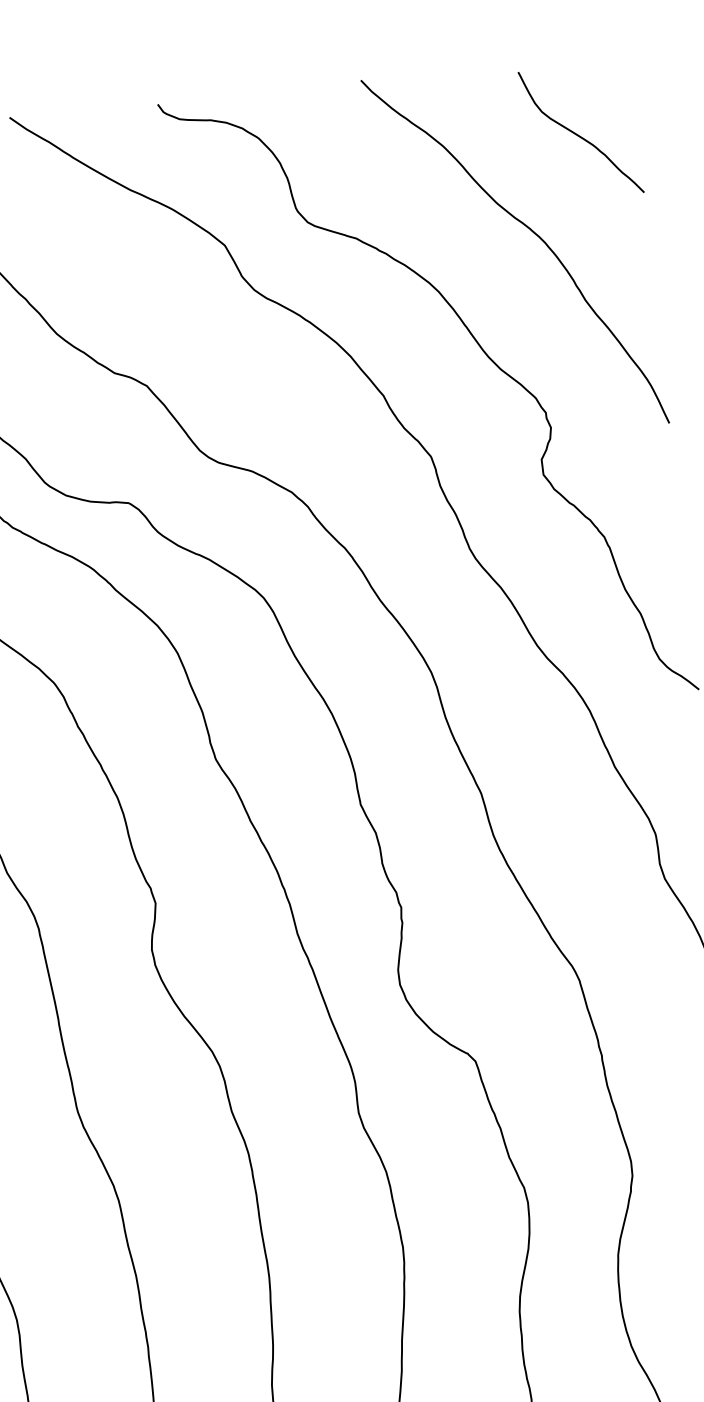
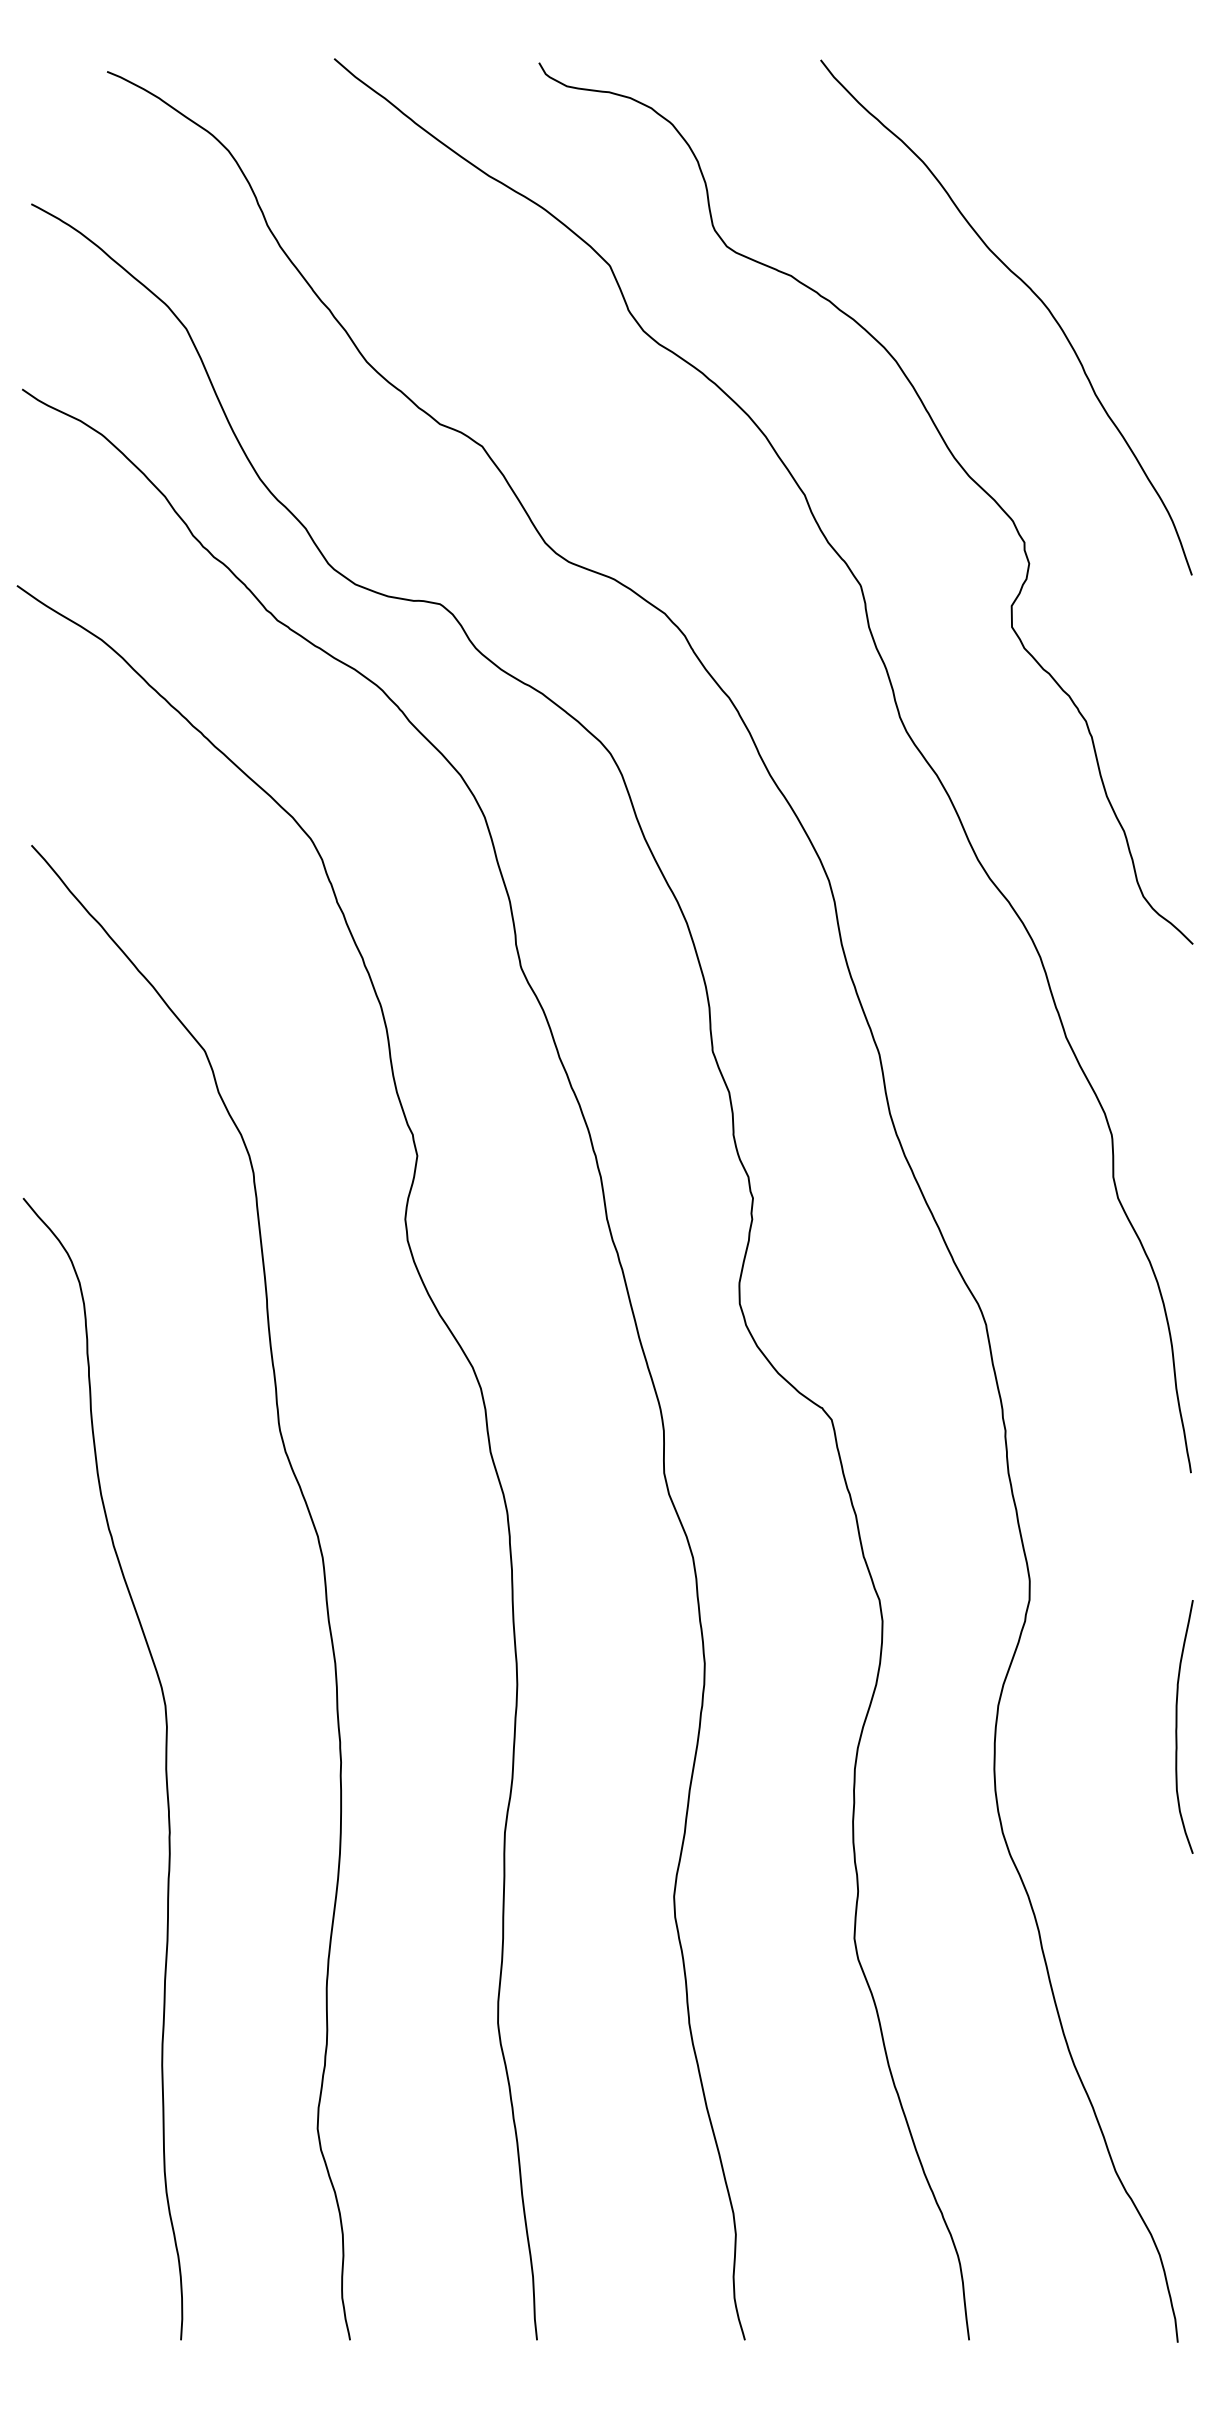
curve: (579, 135) -> (1111, 167), removed

